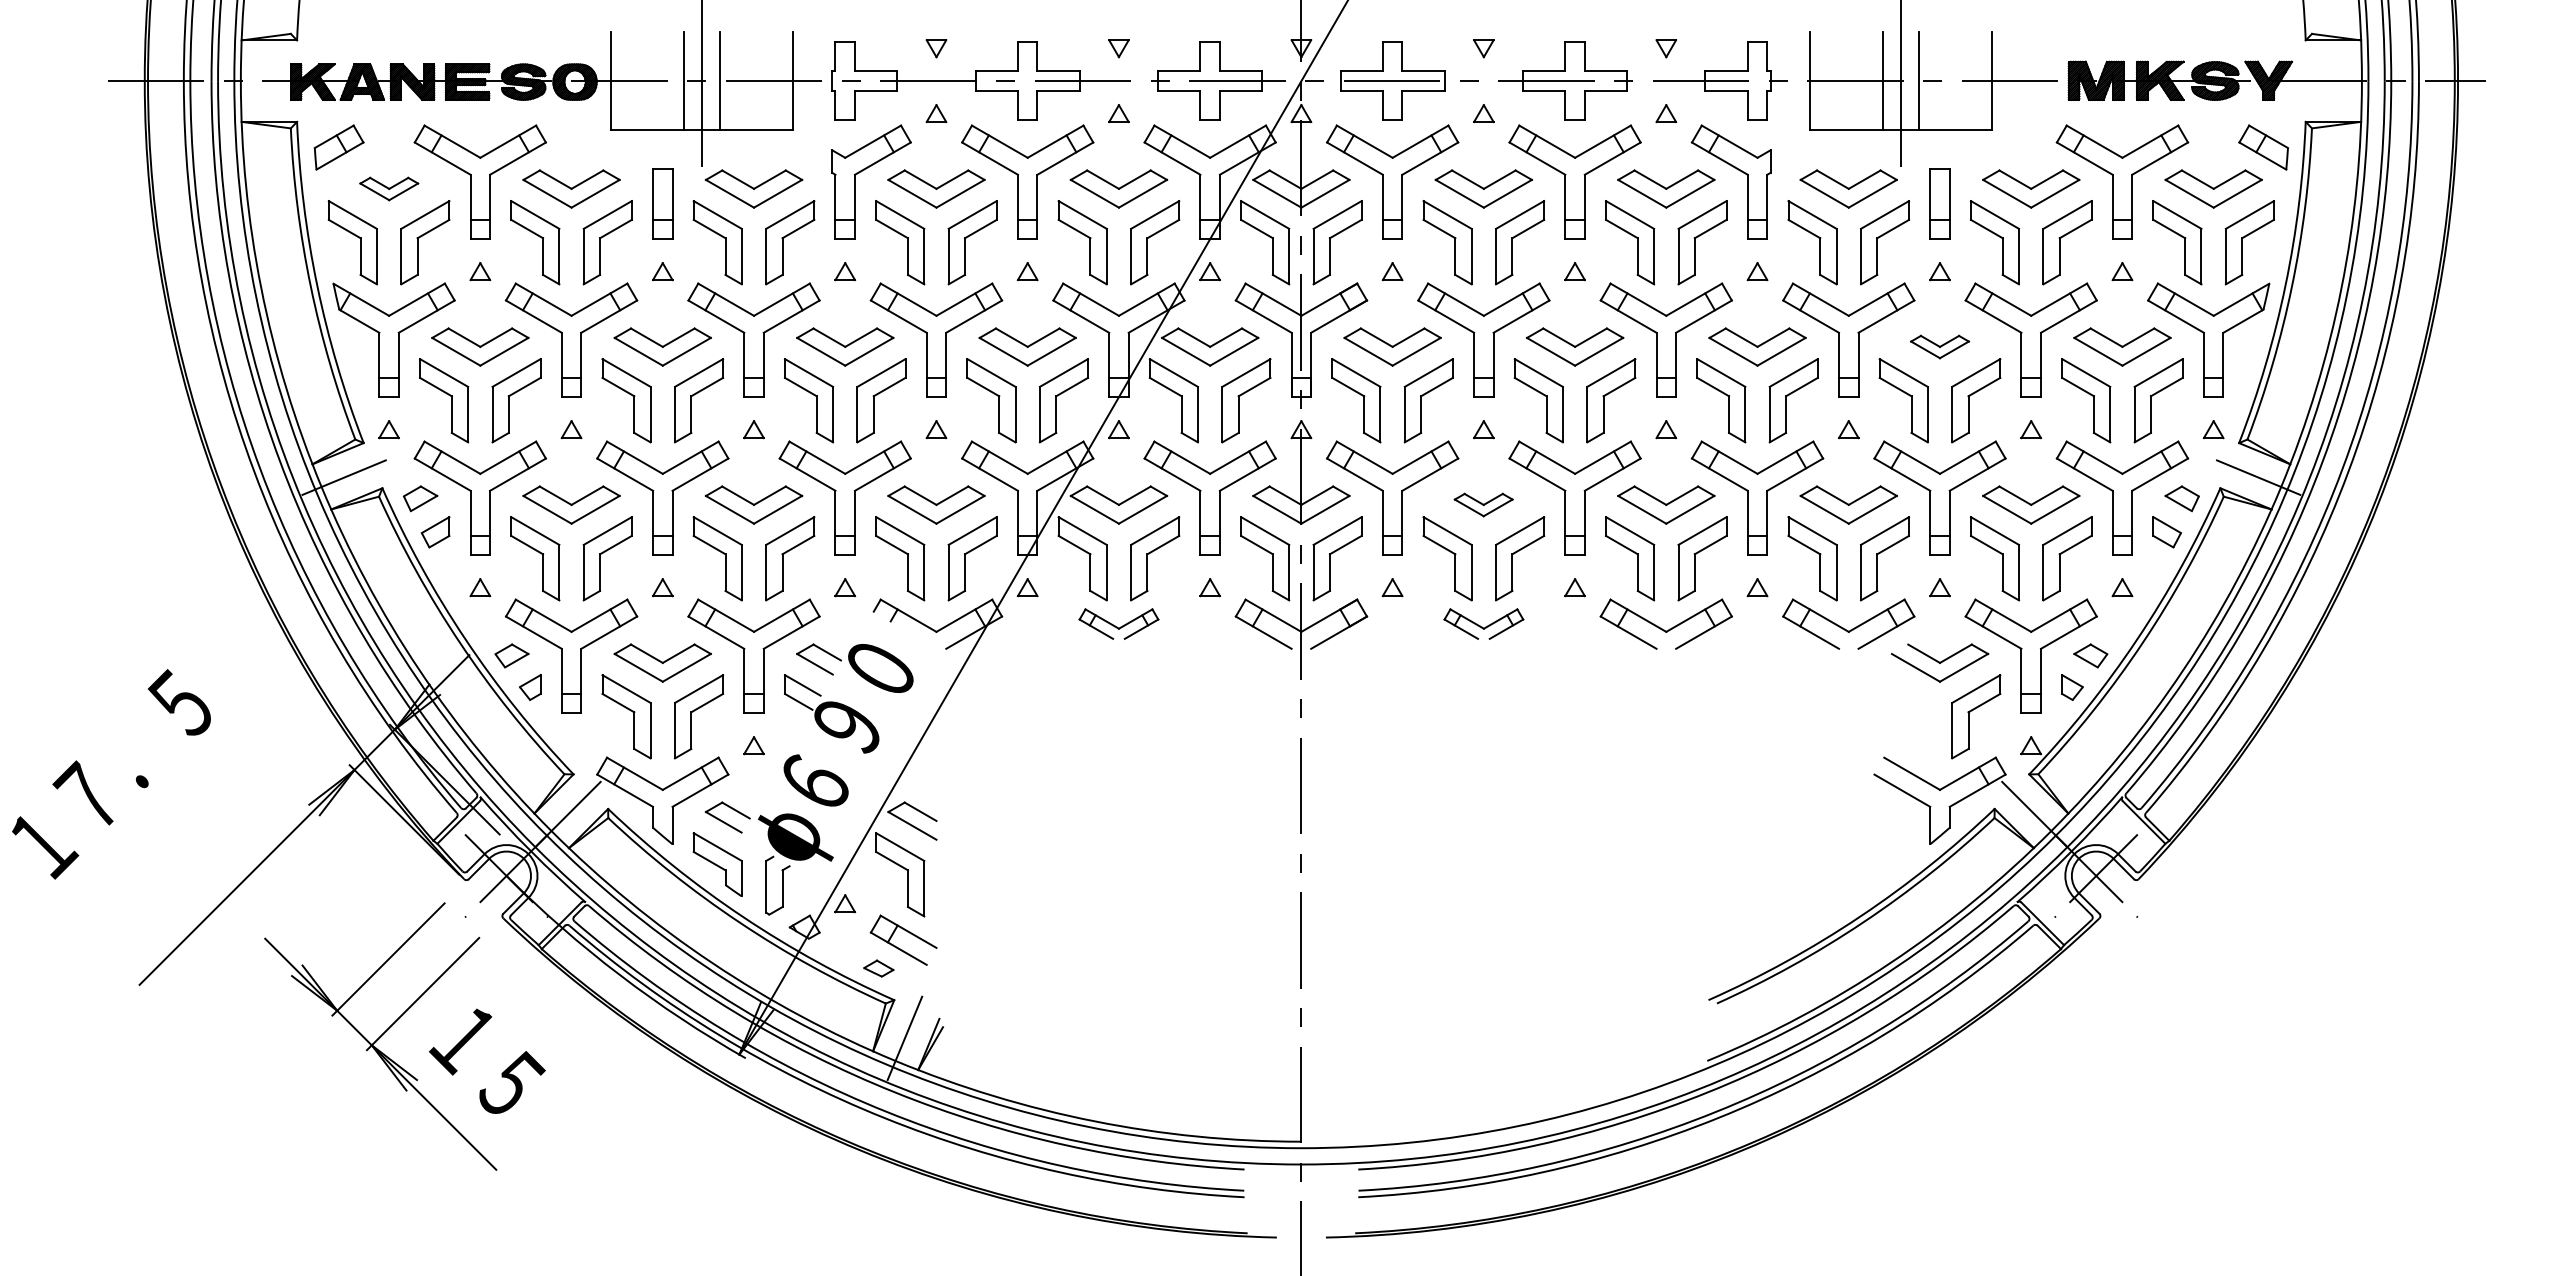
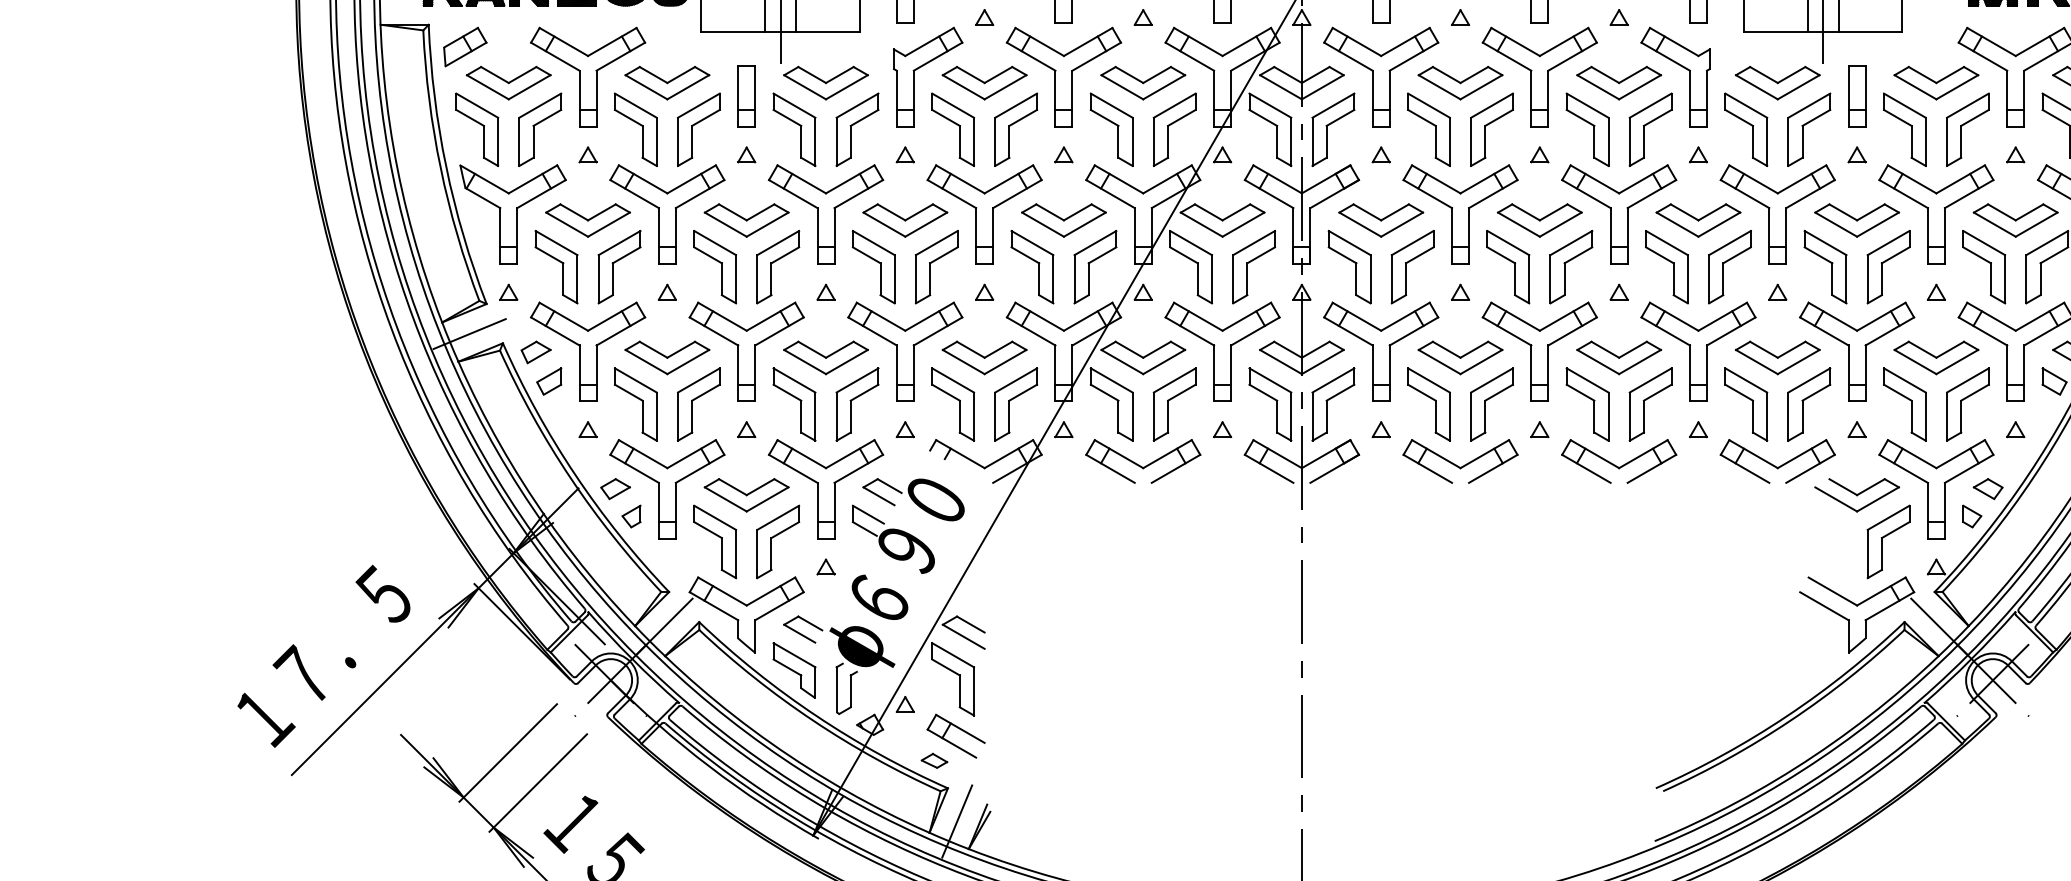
part: (389, 188) -> (509, 82), size x1.67
part: (1939, 346) -> (1856, 220), size x1.67
part: (1483, 504) -> (1460, 357), size x1.67
part: (1118, 623) -> (1142, 460), size x1.67
part: (1483, 623) -> (1460, 460), size x1.67
text: (111, 774) -> (323, 656), moved

